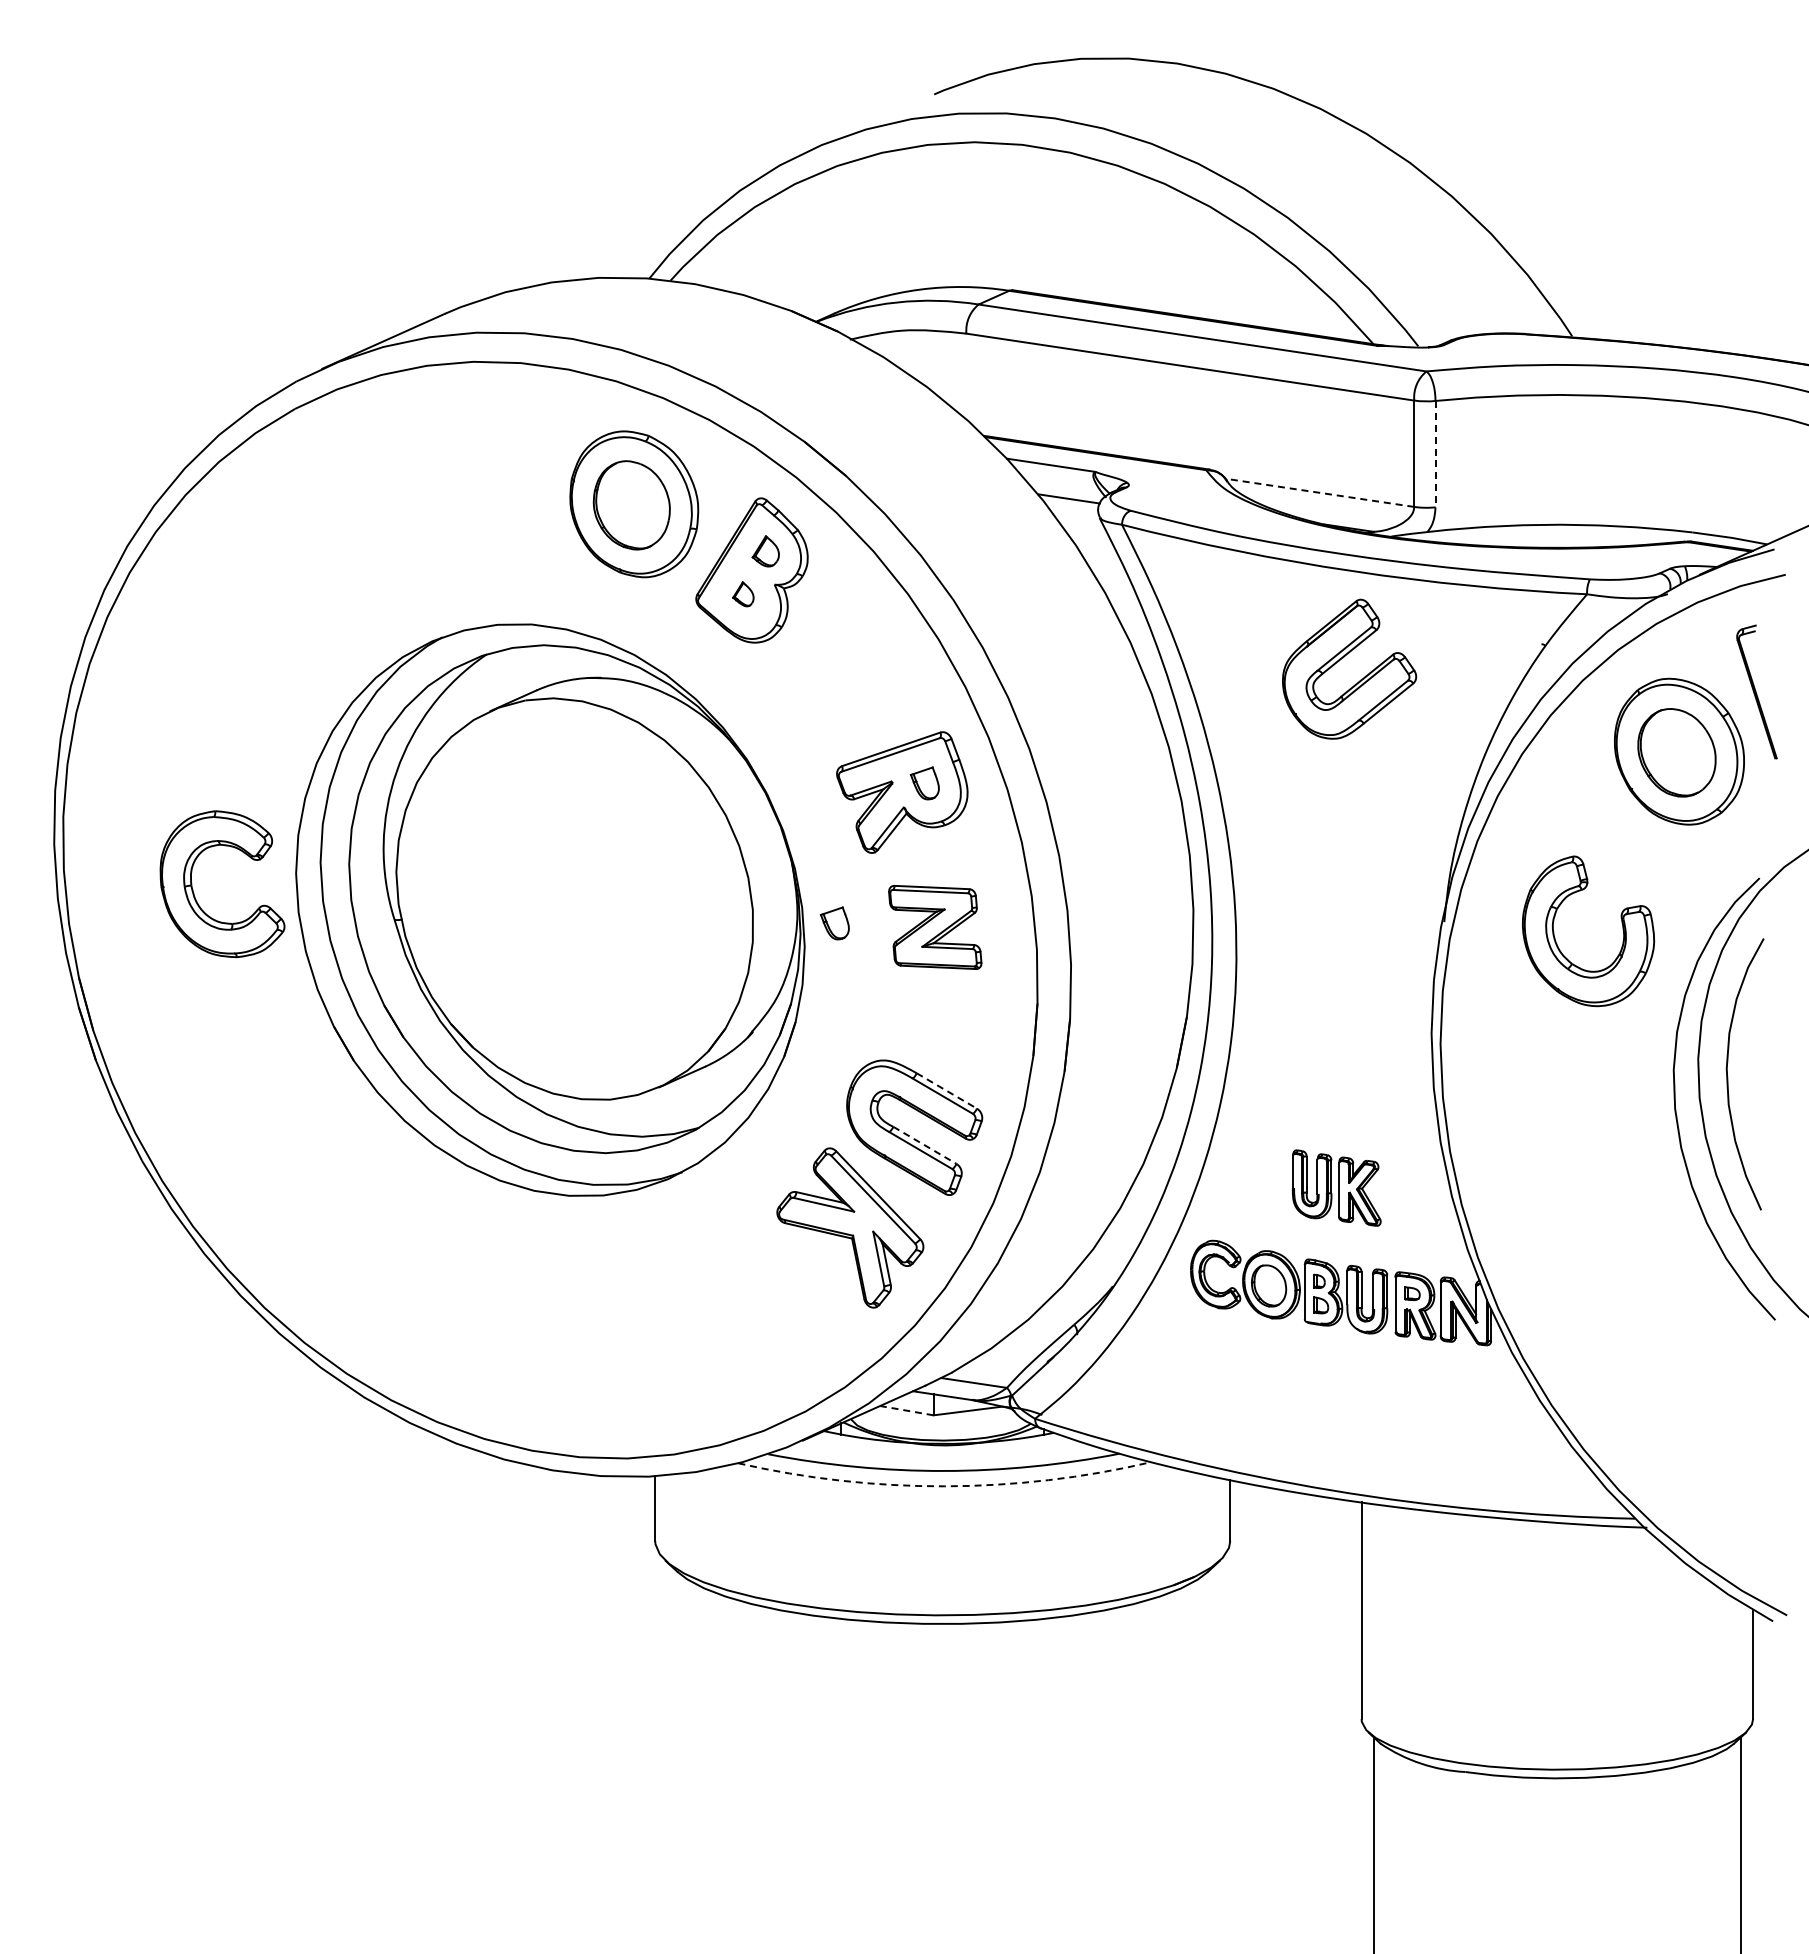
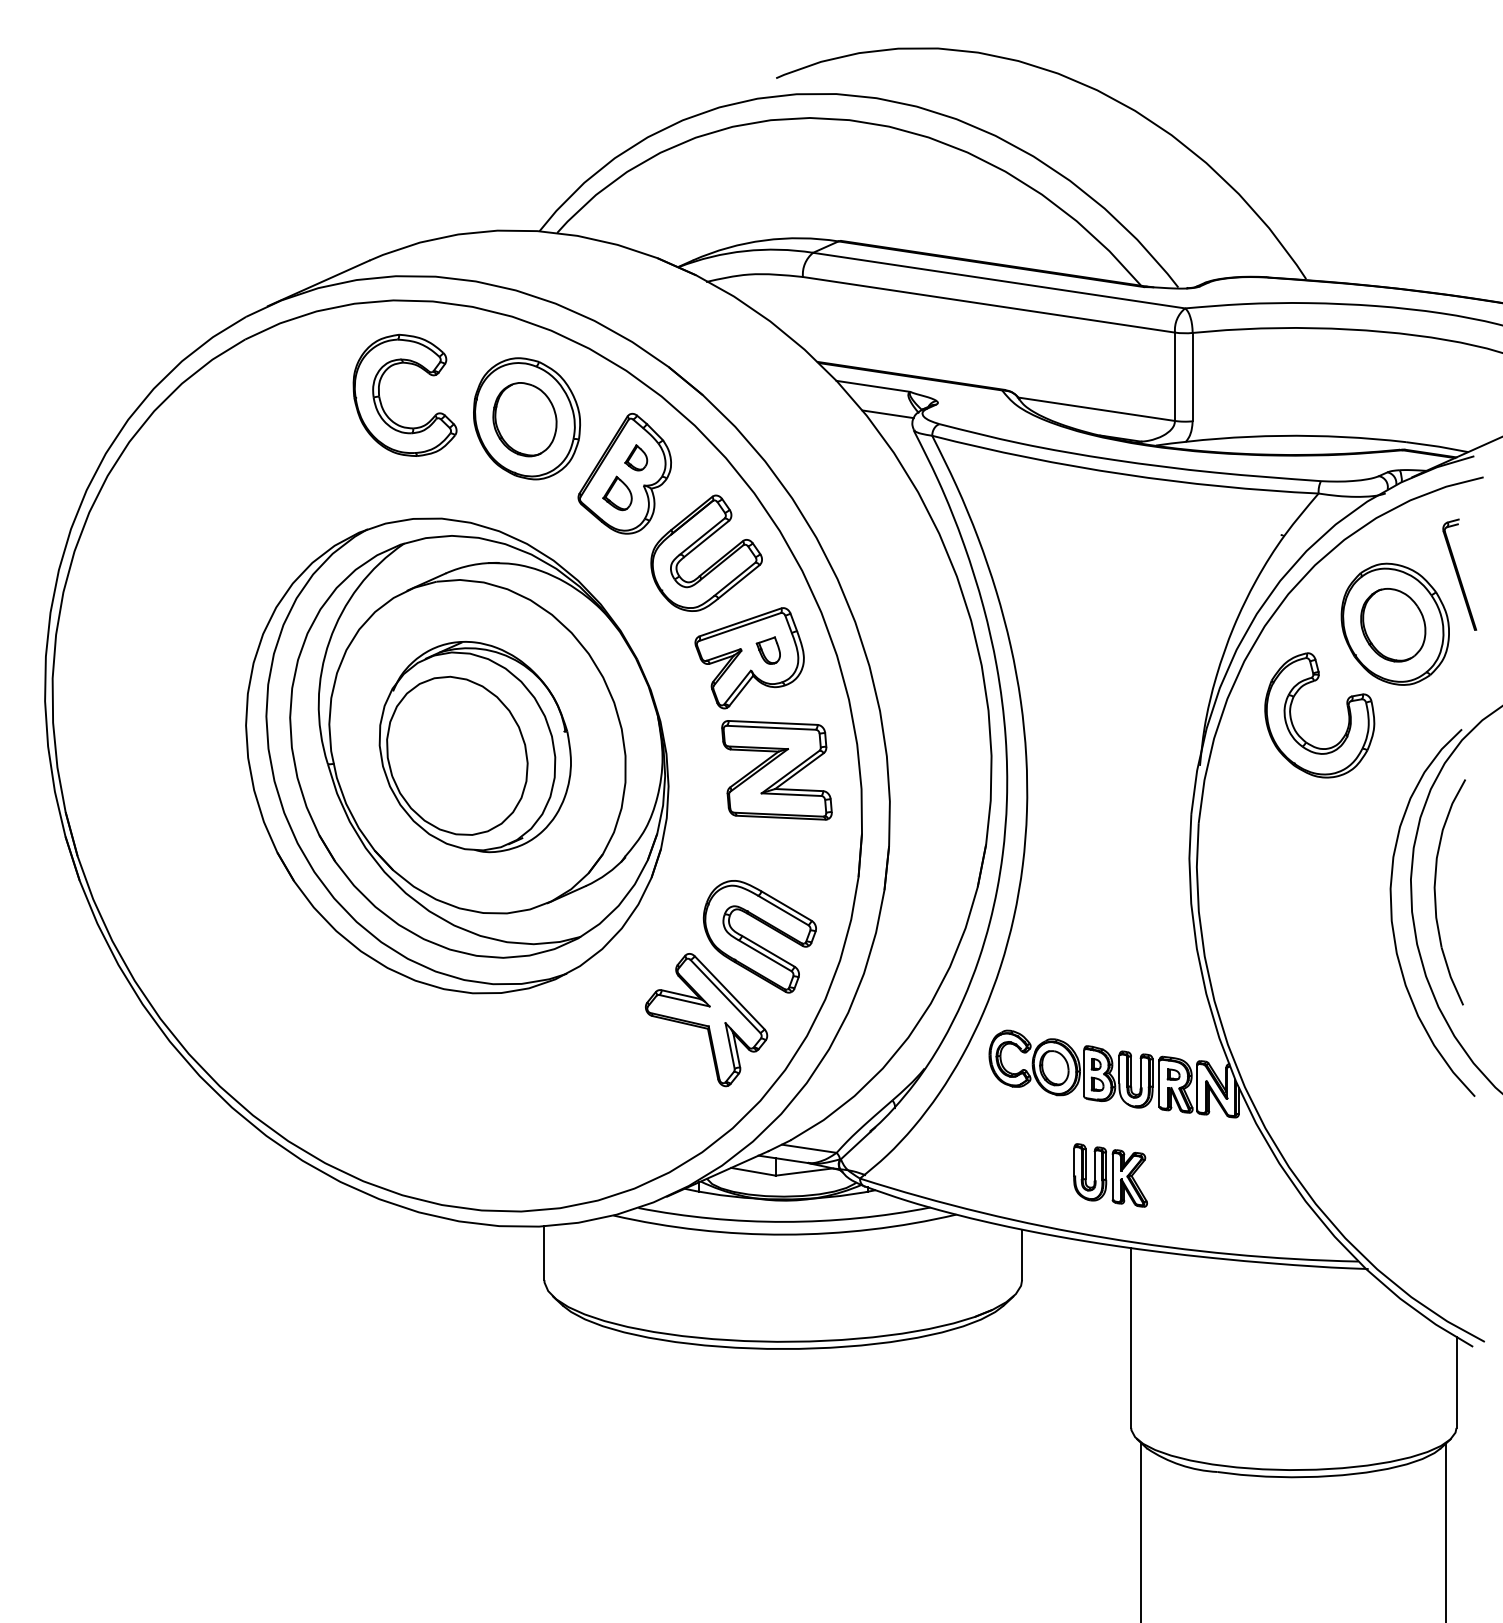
line: (1435, 454) -> (1192, 377), dashed -> solid
line: (1319, 492) -> (1096, 408), dashed -> solid
part: (743, 594) -> (617, 493), size x1.67
part: (1343, 658) -> (701, 544), moved
part: (194, 893) -> (381, 403), moved
part: (572, 898) -> (475, 746), added
part: (834, 923) -> (693, 767), removed
part: (935, 927) -> (777, 770), size x1.43
part: (1557, 943) -> (1294, 725), moved
line: (946, 1090) -> (786, 905), dashed -> solid
line: (924, 1145) -> (768, 951), dashed -> solid
part: (1336, 1187) -> (1110, 1174), moved
line: (906, 1410) -> (753, 1171), dashed -> solid
arc: (944, 1486) -> (784, 1234), dashed -> solid

